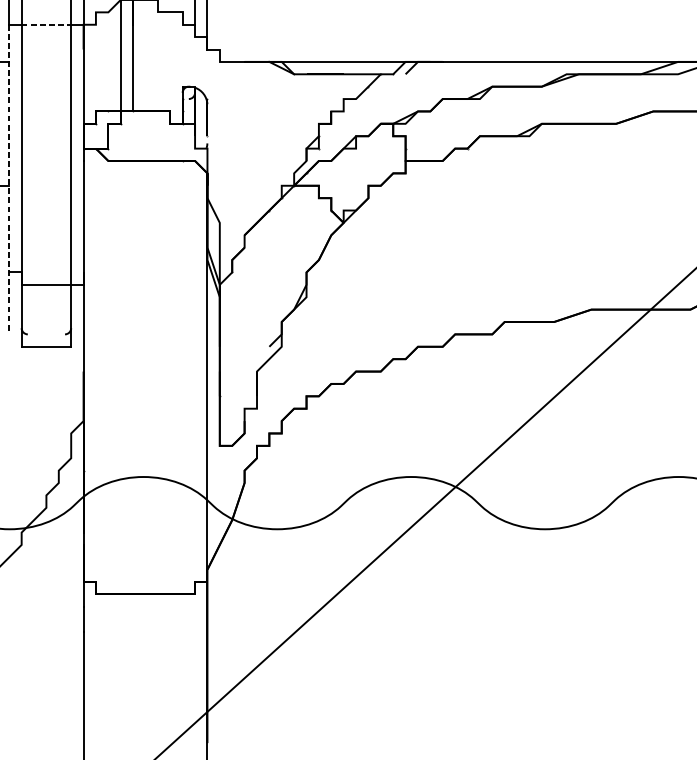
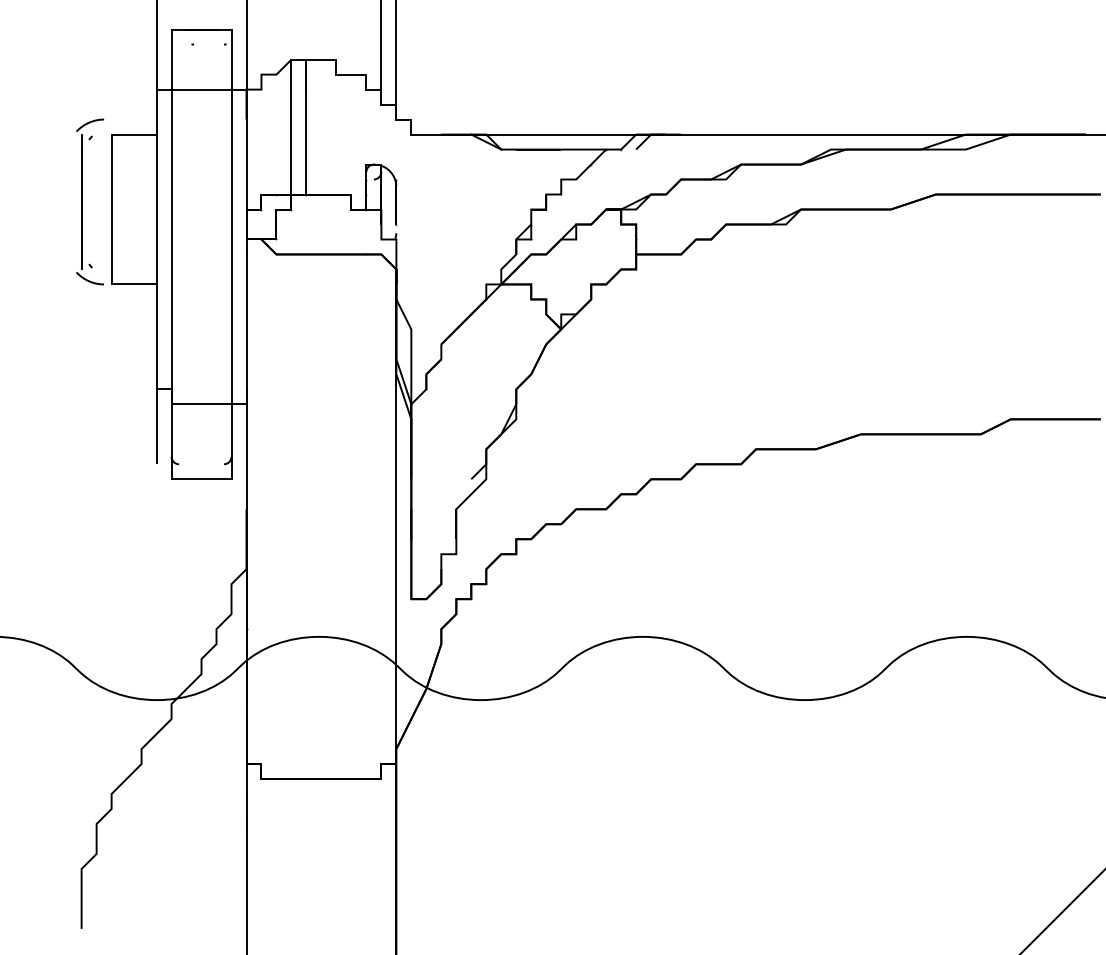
line: (46, 24) -> (201, 89), dashed -> solid
line: (9, 180) -> (156, 277), dashed -> solid

